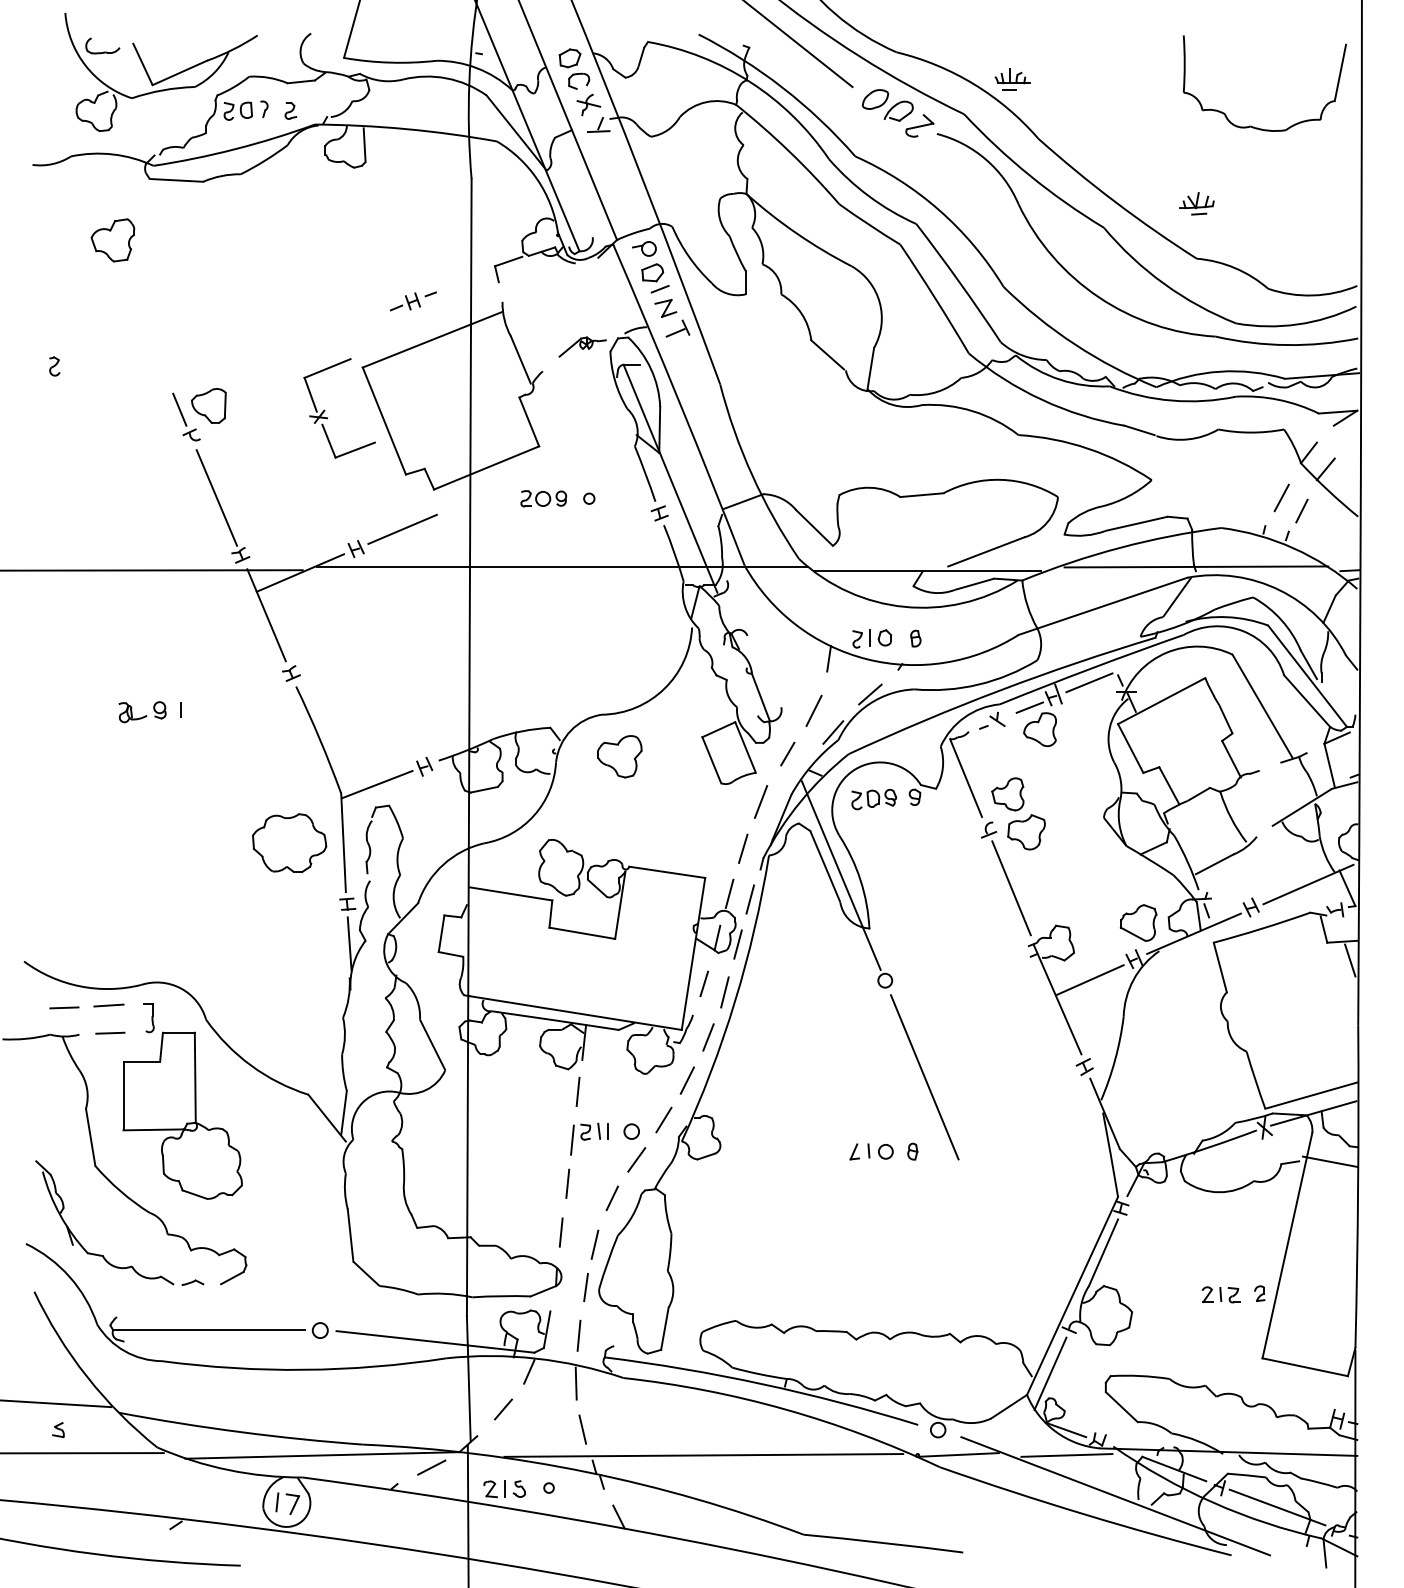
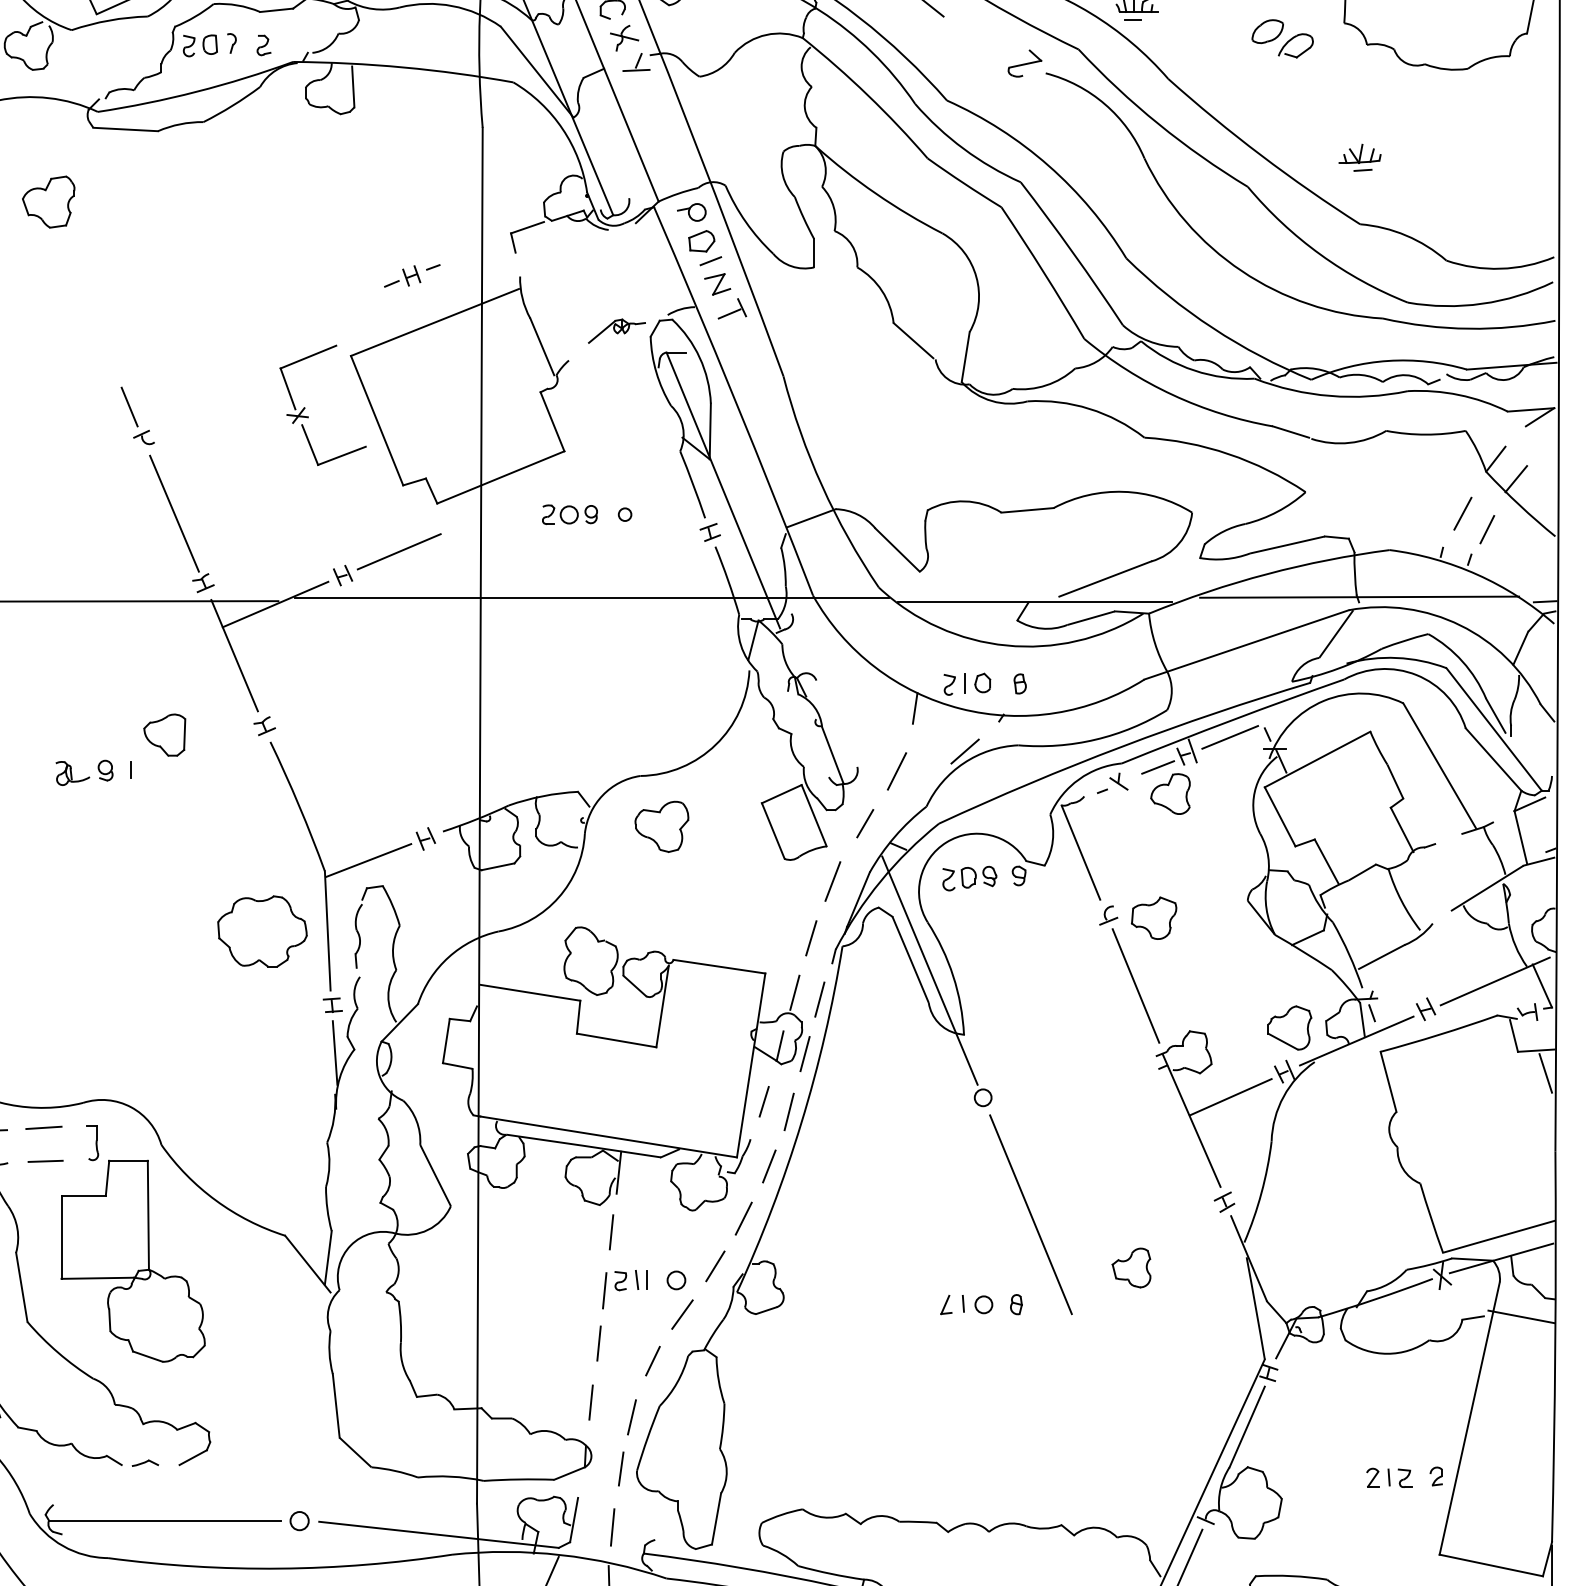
part: (887, 105) -> (1282, 38), moved
part: (208, 405) -> (164, 734), moved
line: (833, 732) -> (920, 797), removed
part: (1007, 794) -> (1131, 1268), moved

